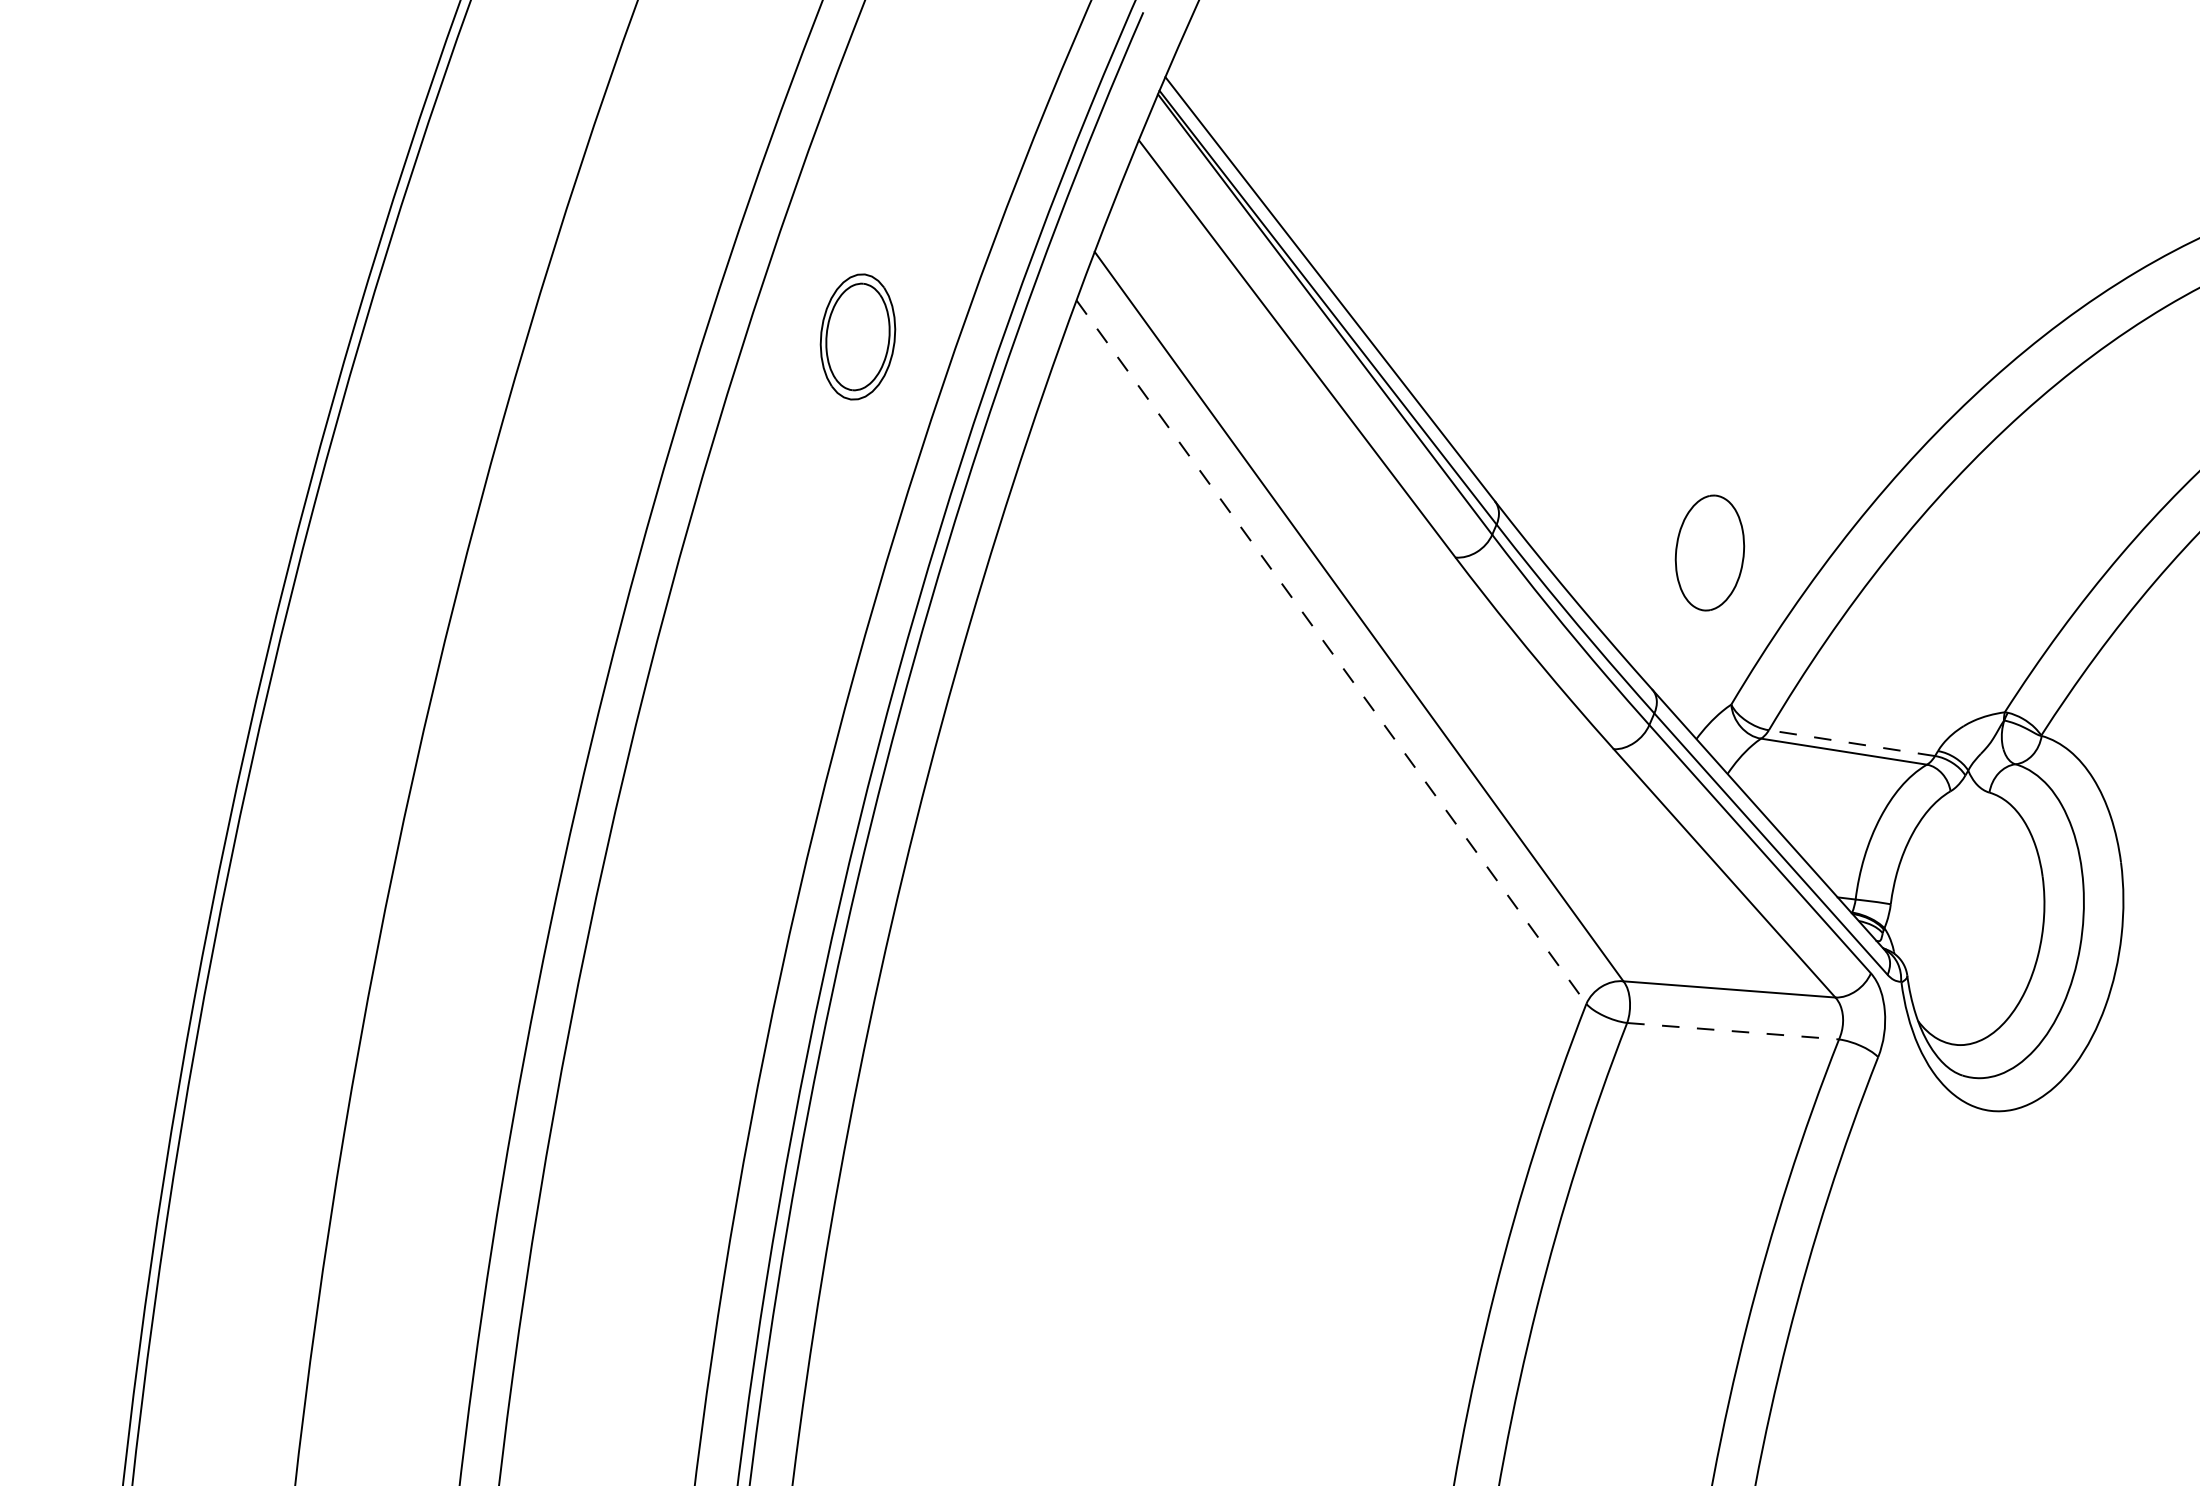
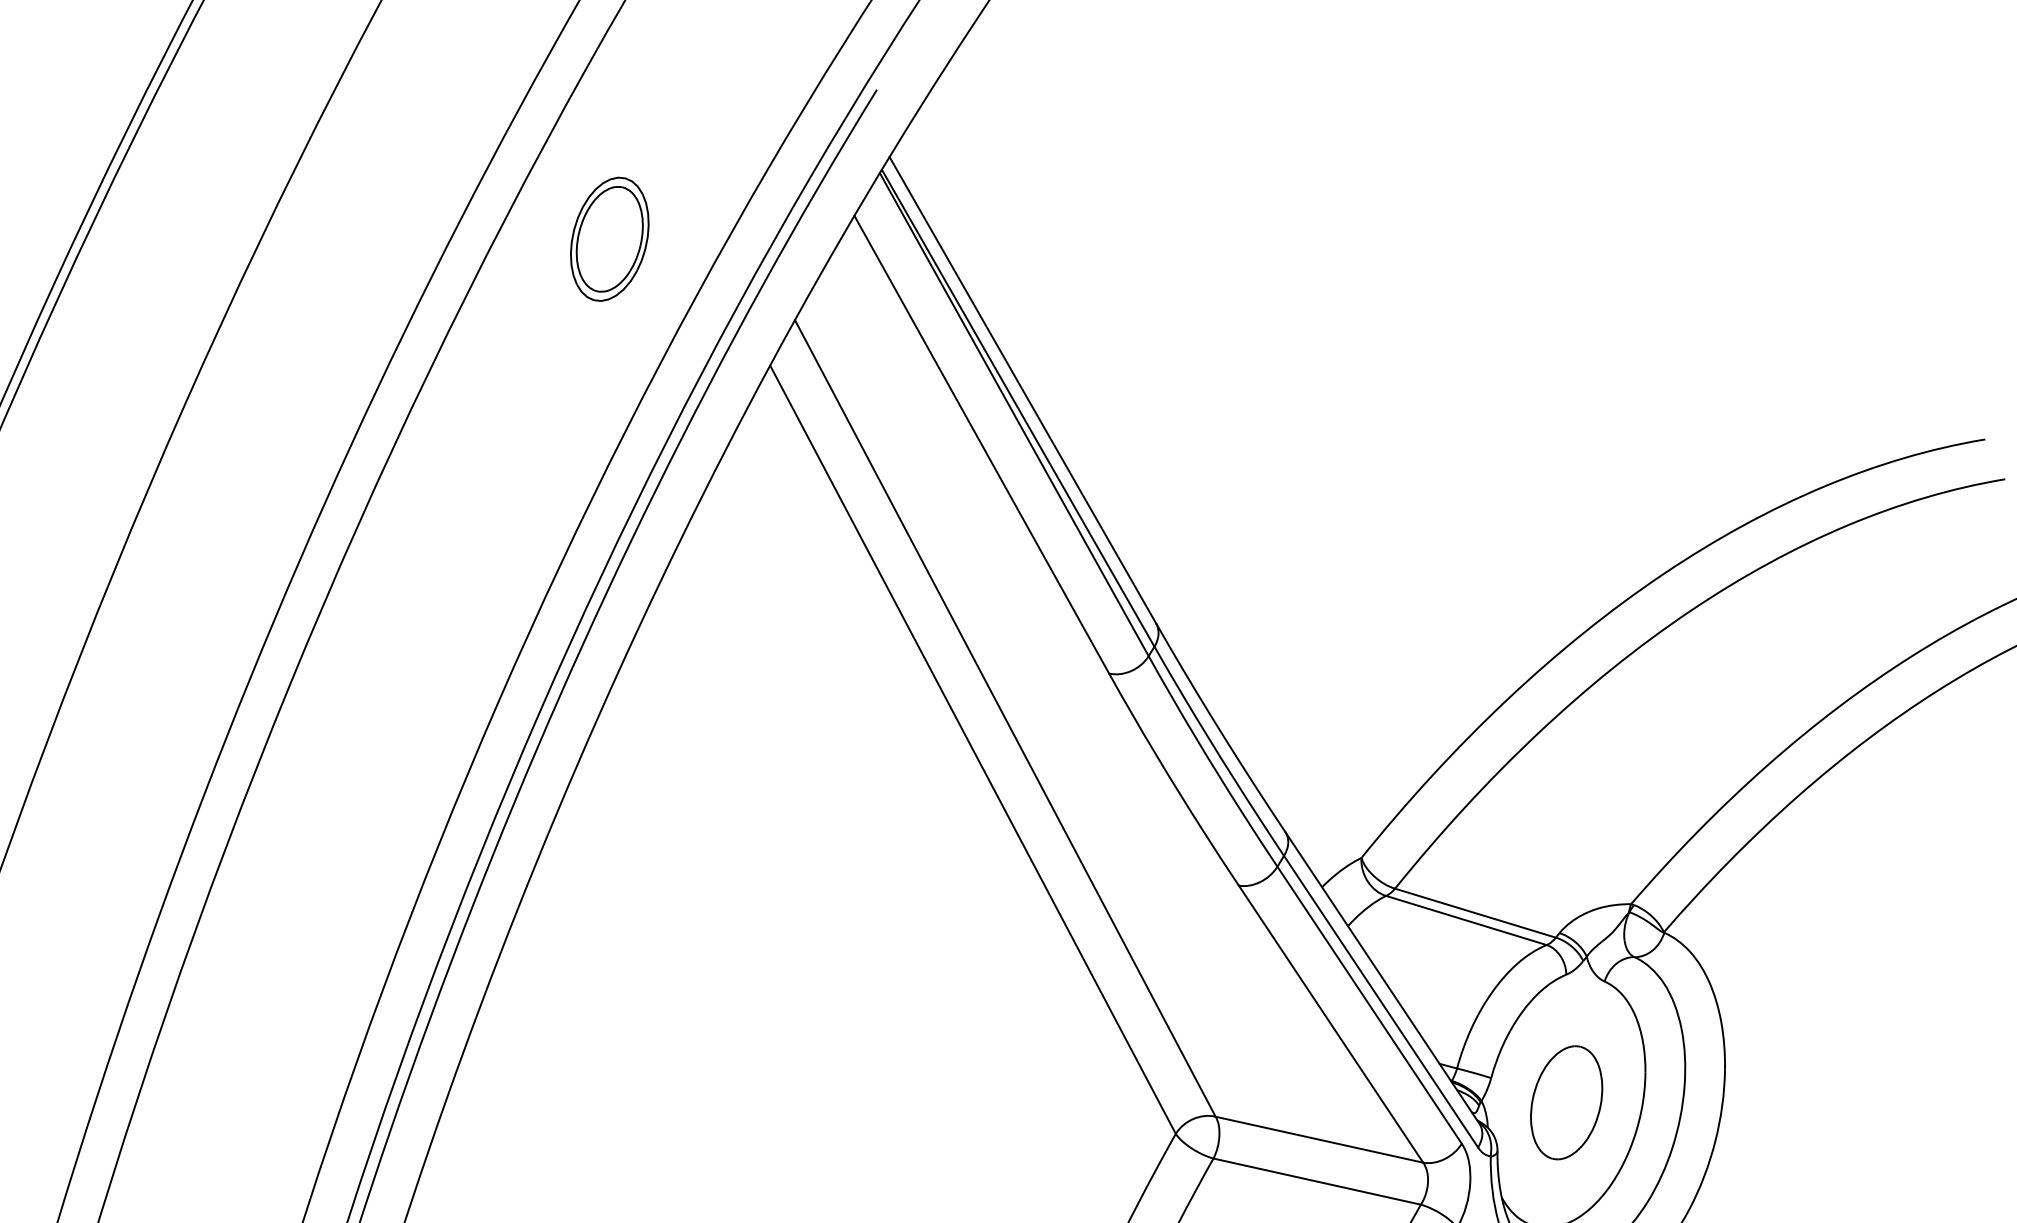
part: (857, 336) -> (609, 238), moved
part: (1709, 552) -> (1566, 1102), moved
line: (1331, 652) -> (972, 750), dashed -> solid
line: (1851, 743) -> (1474, 913), dashed -> solid
line: (1733, 1031) -> (1317, 1181), dashed -> solid

